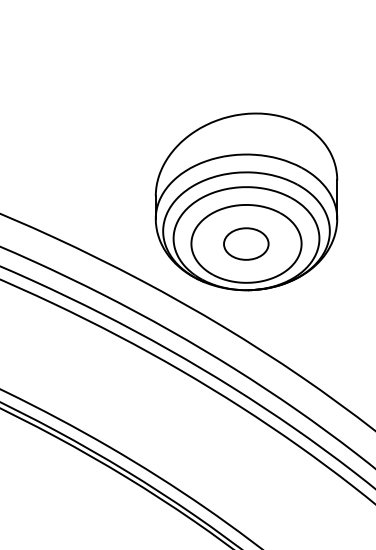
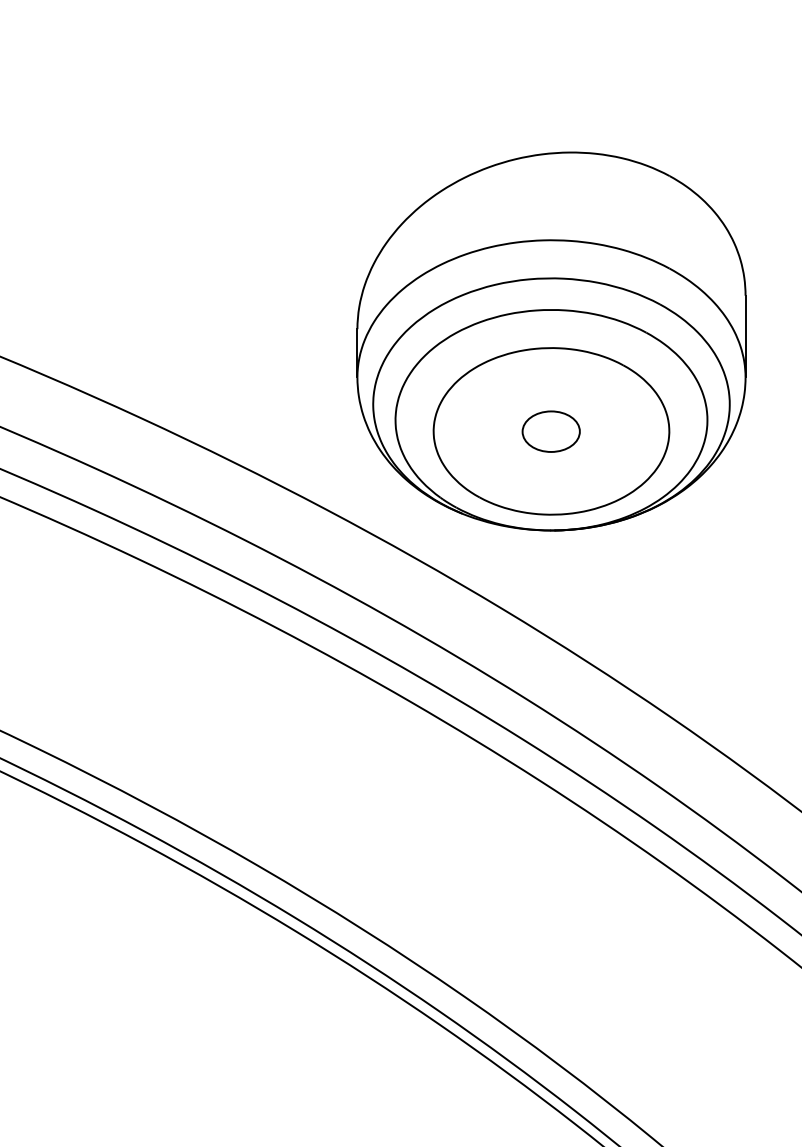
part: (246, 243) -> (551, 430), size x0.6

